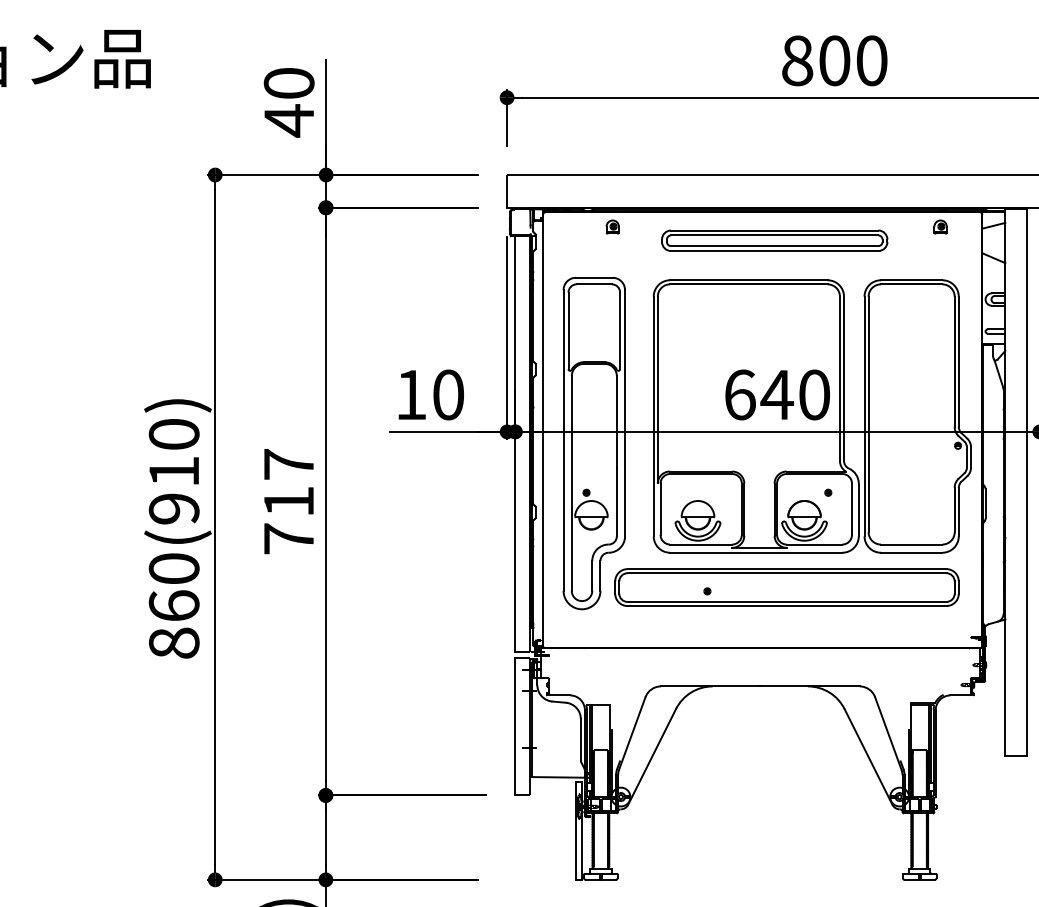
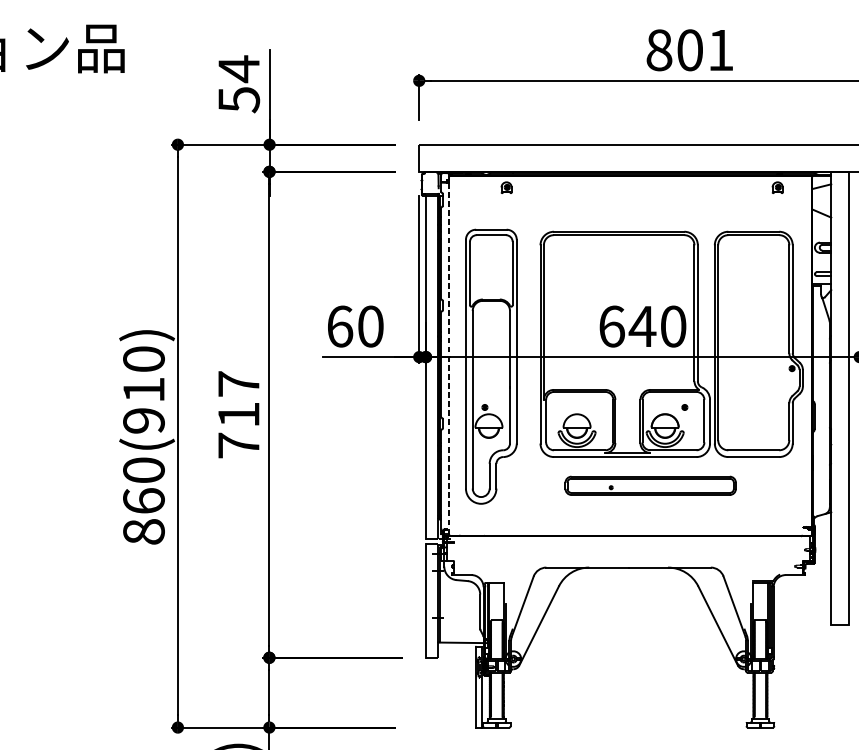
text: (872, 60) -> (721, 50), 800 -> 801
text: (288, 101) -> (238, 83), 40 -> 54
part: (774, 240) -> (640, 198), removed
text: (411, 394) -> (340, 326), 10 -> 60
line: (543, 430) -> (449, 355), solid -> dashed
part: (786, 587) -> (650, 485), size x0.6

